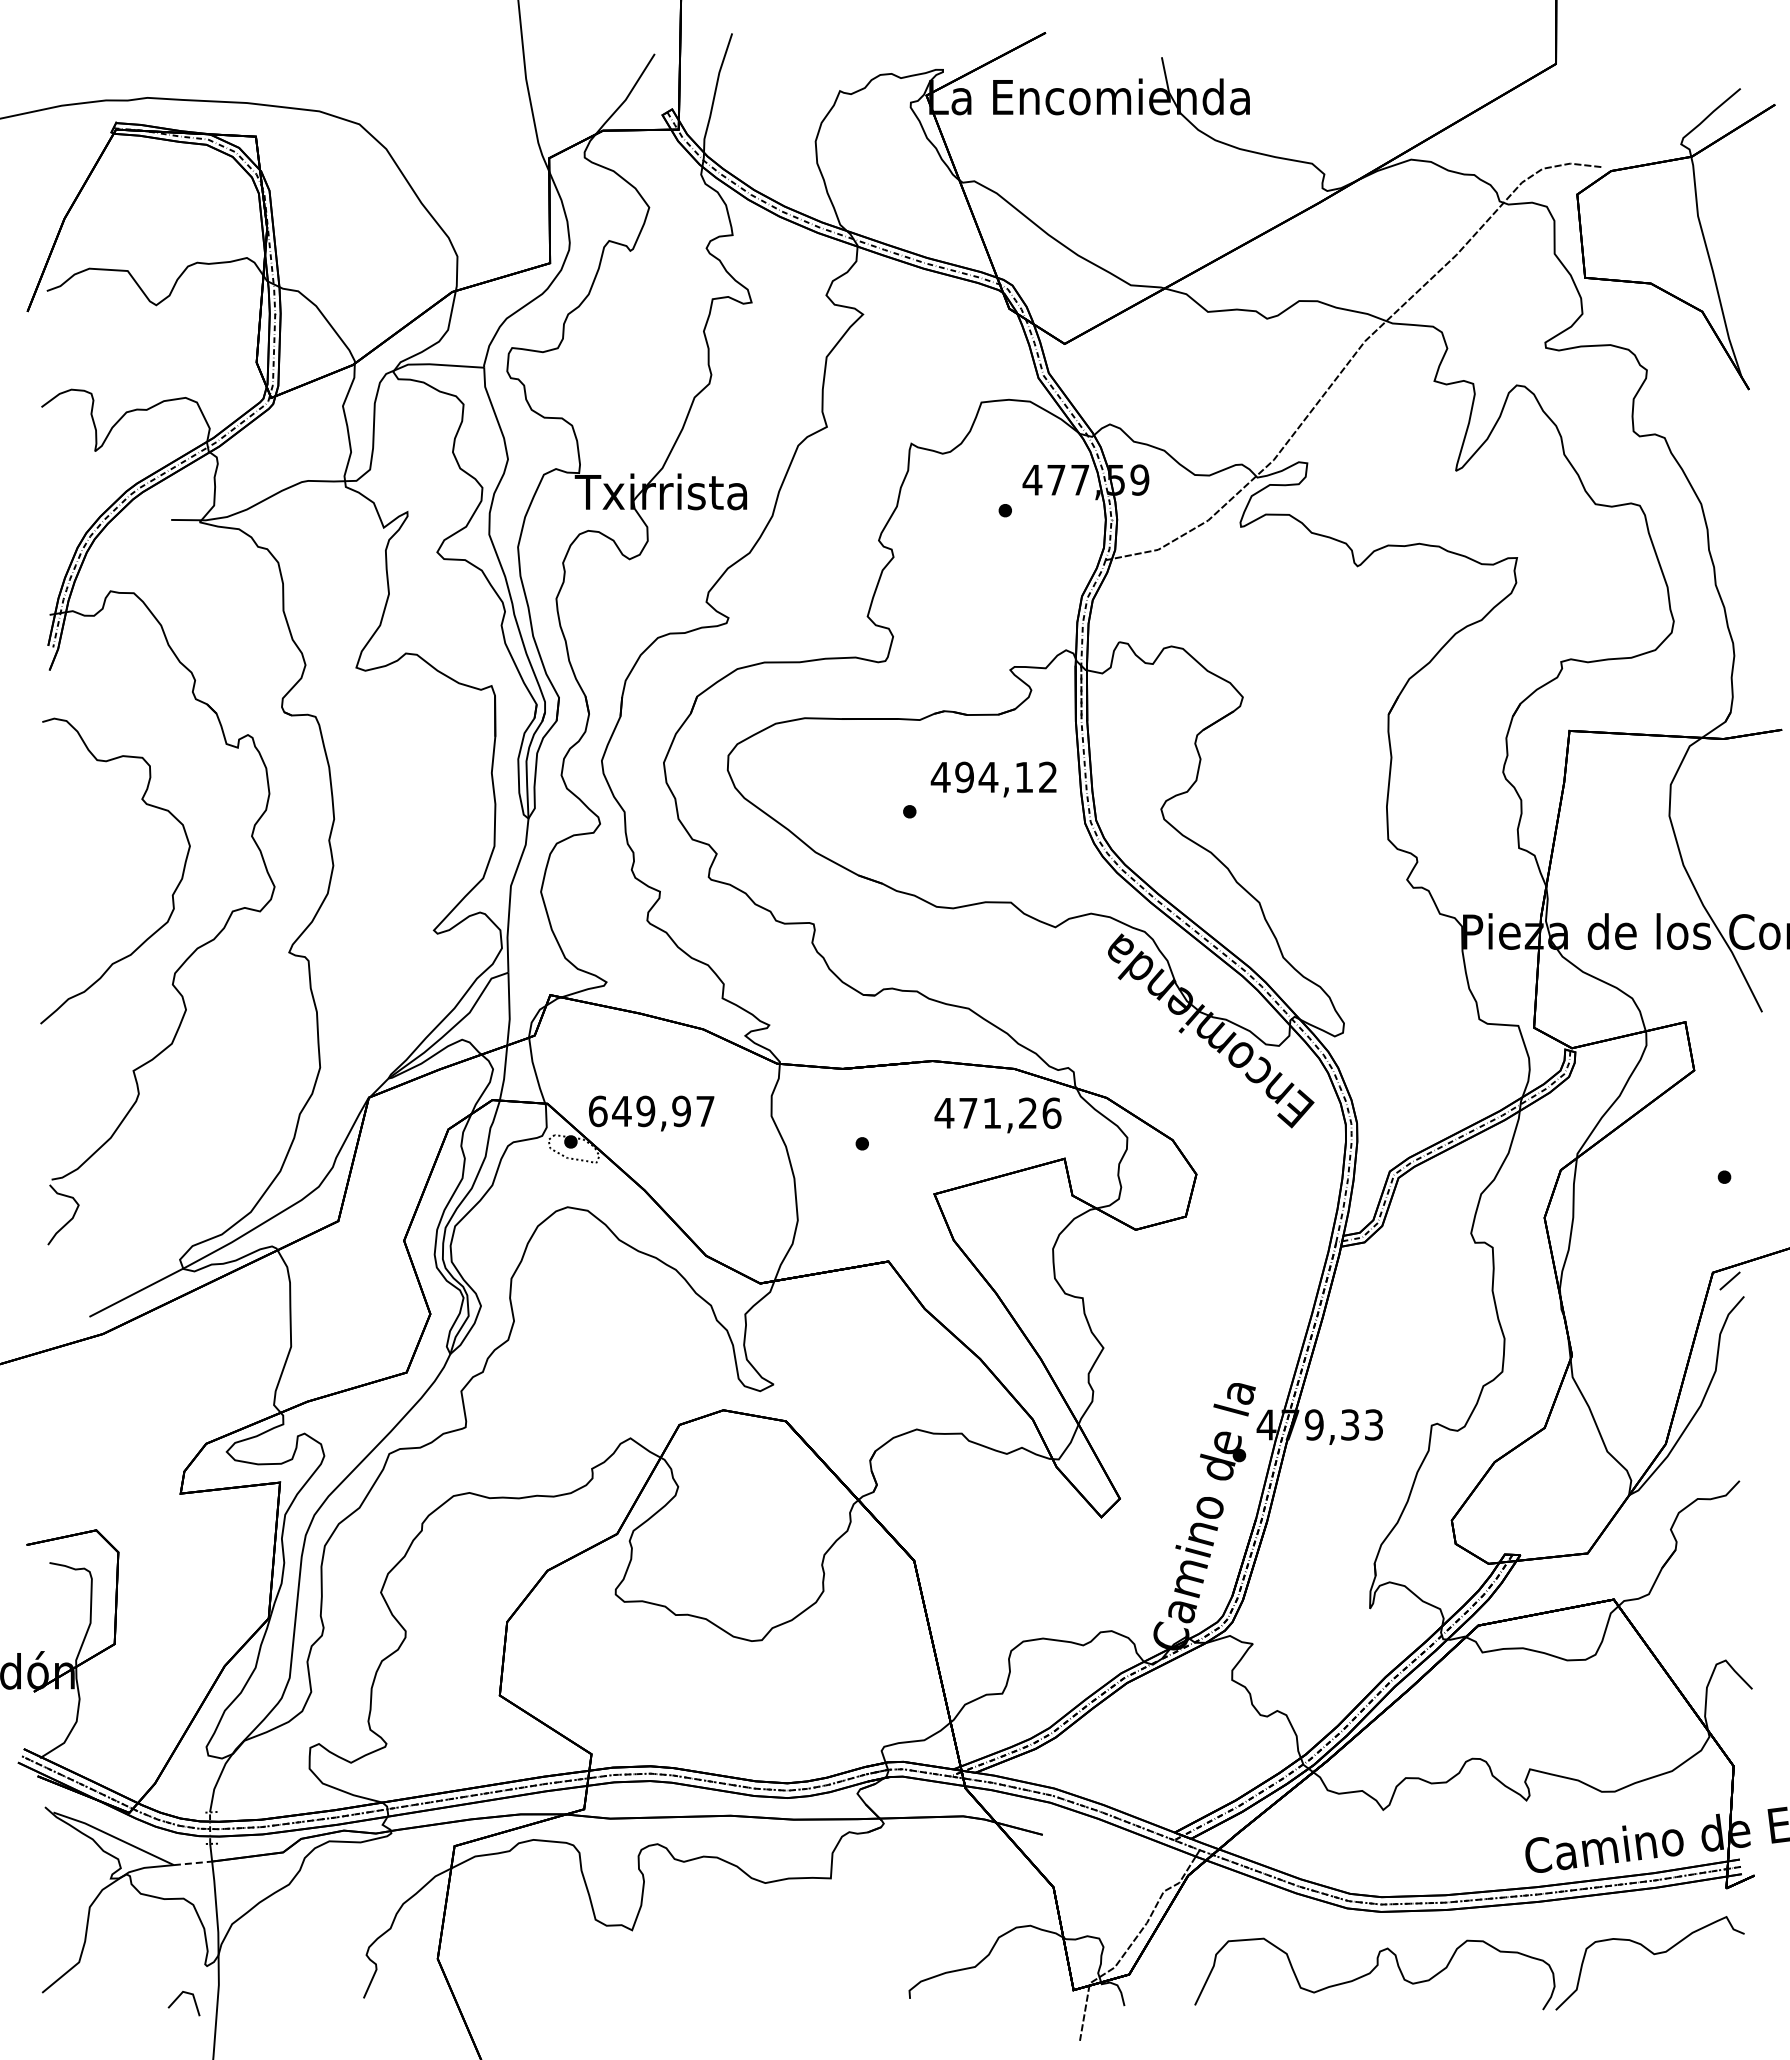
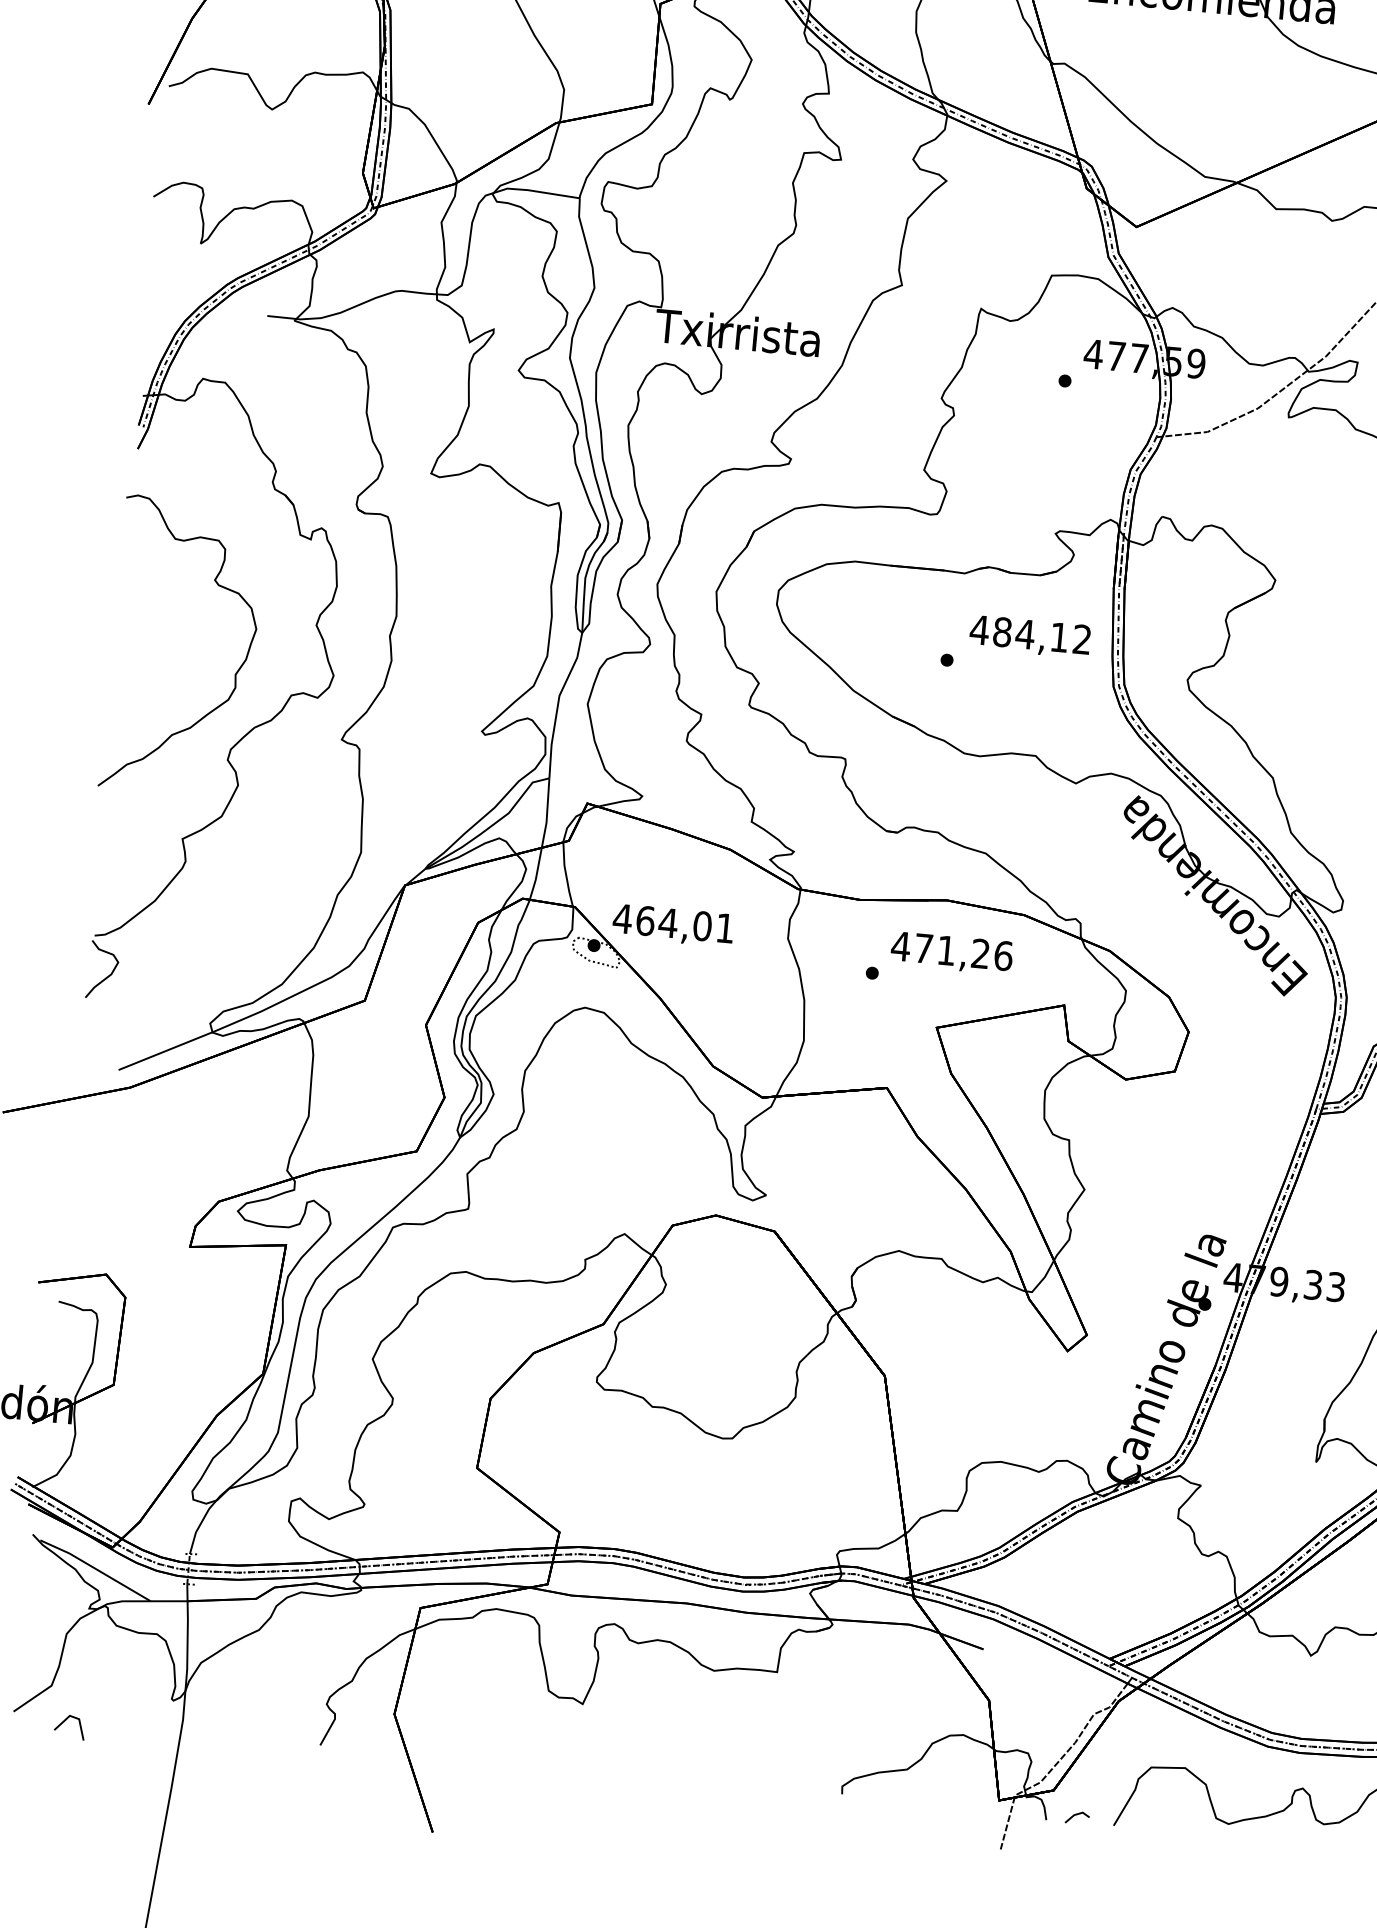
text: (964, 777) -> (1002, 632), 494,12 -> 484,12
text: (651, 1111) -> (673, 923), 649,97 -> 464,01
text: (997, 1115) -> (951, 953), moved
line: (193, 1863) -> (169, 1601), dashed -> solid
line: (178, 1998) -> (64, 1721), moved
line: (1155, 1998) -> (1076, 1815), added

